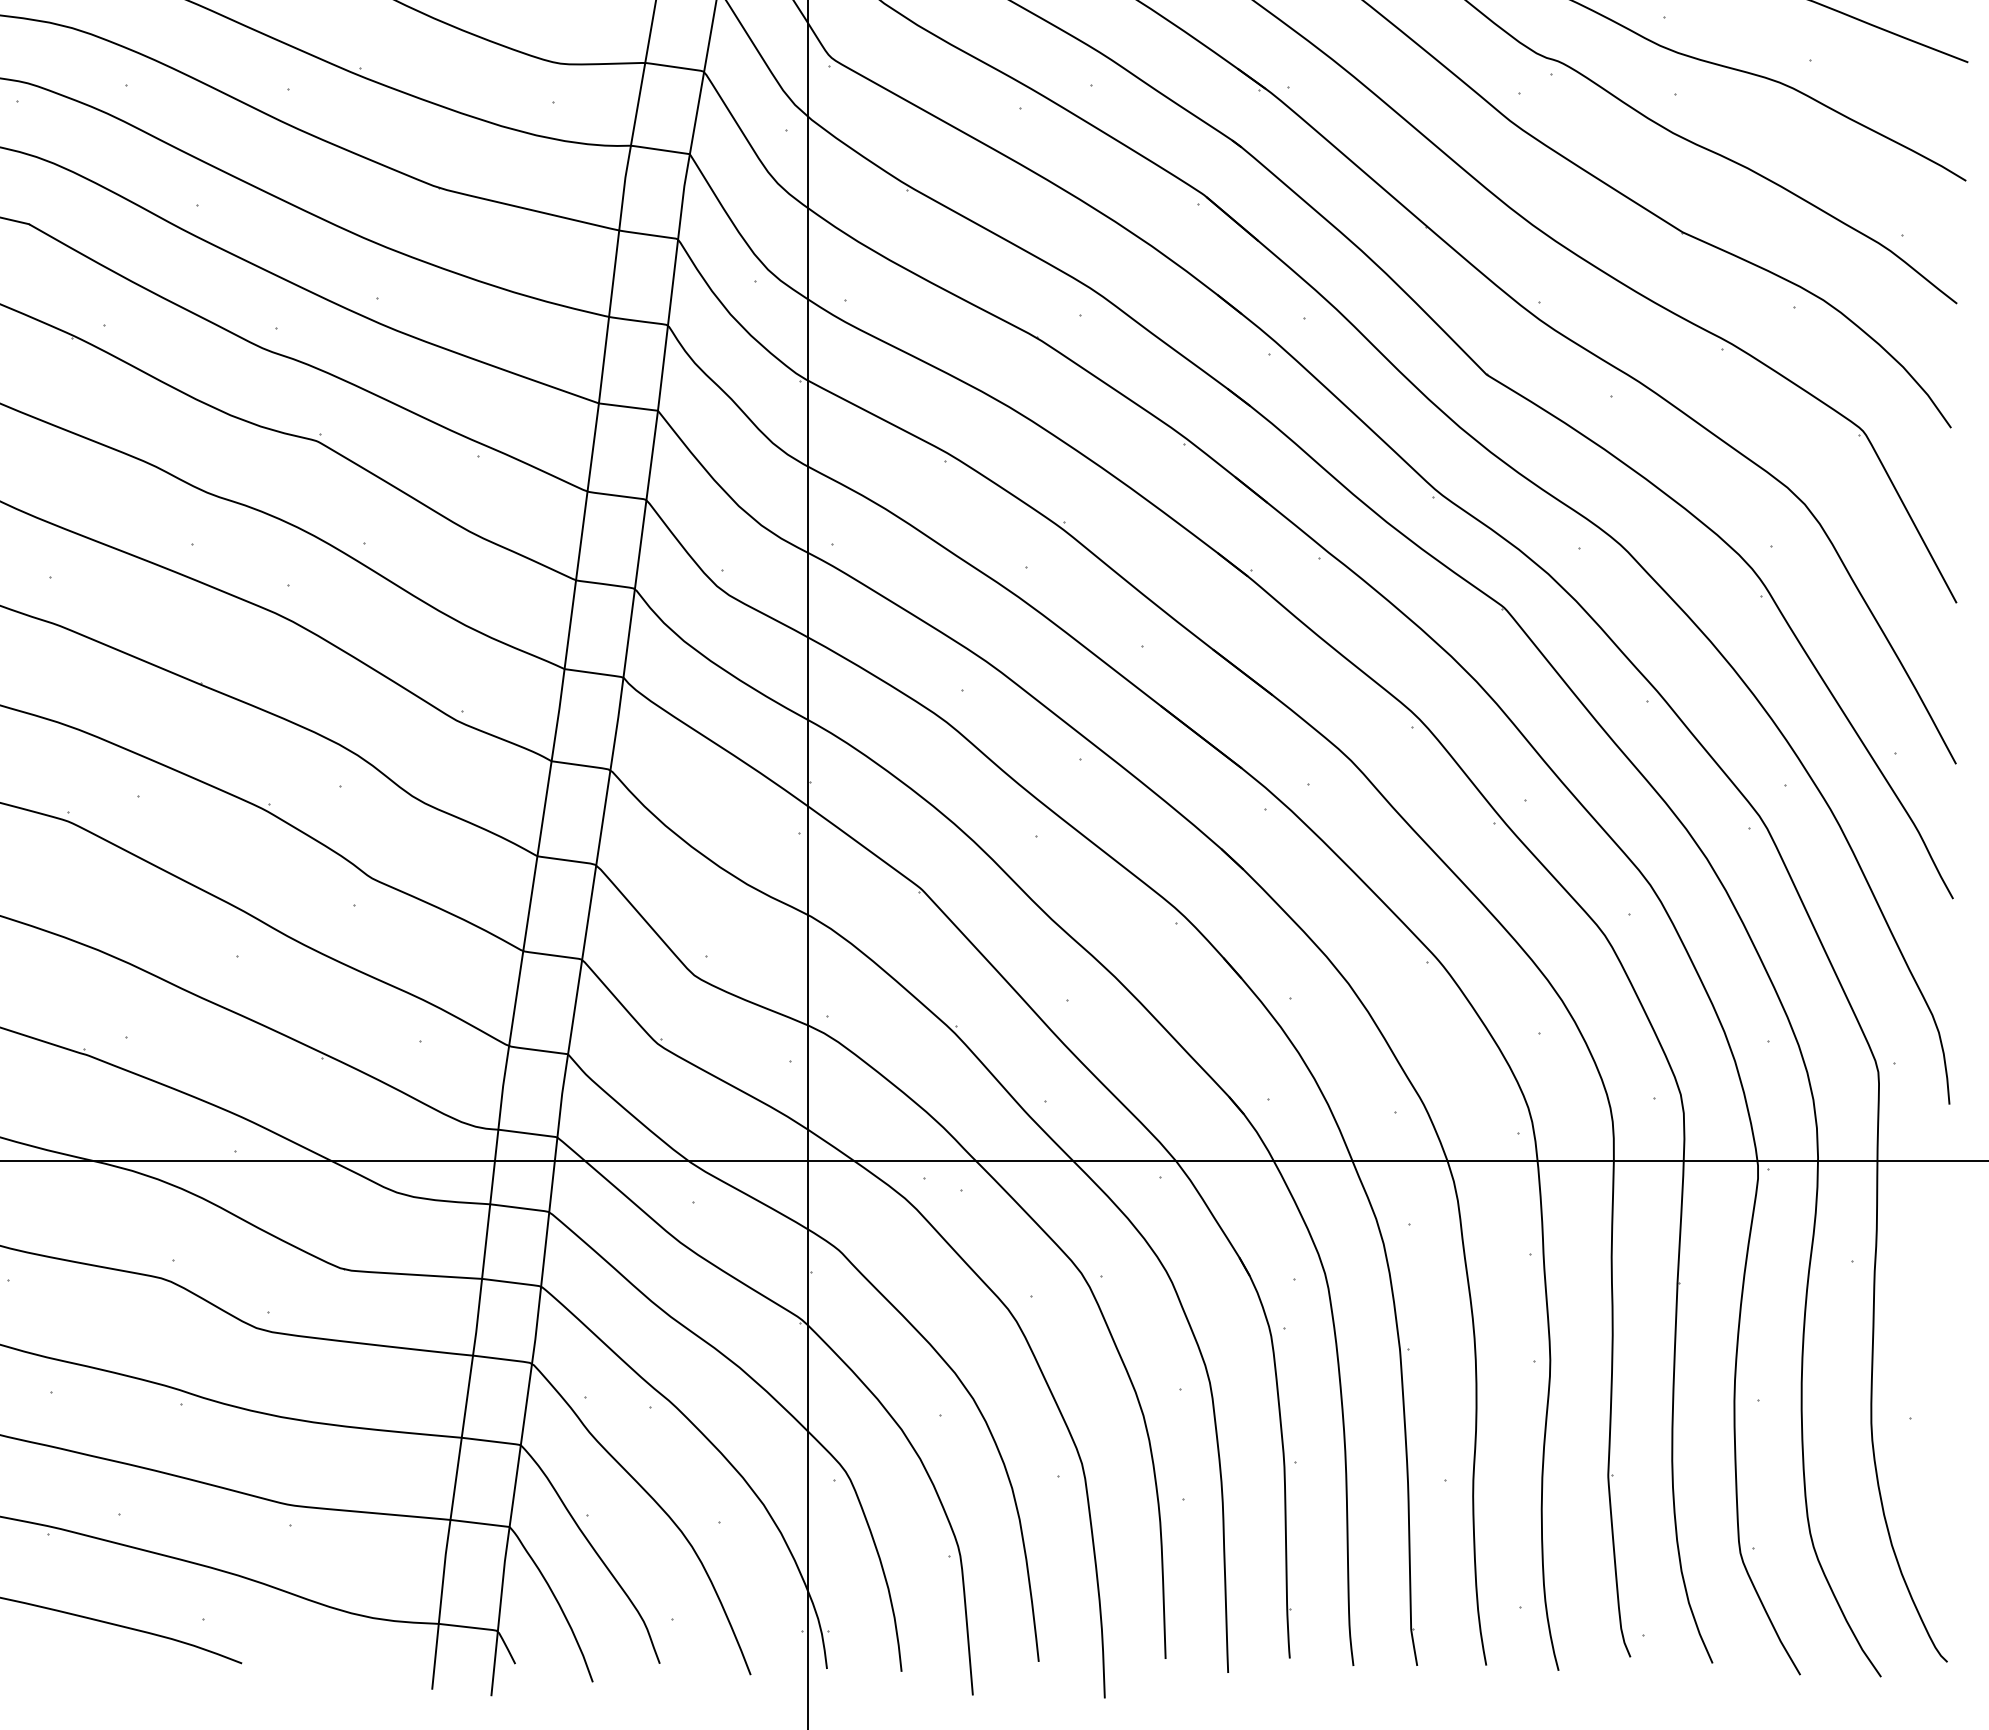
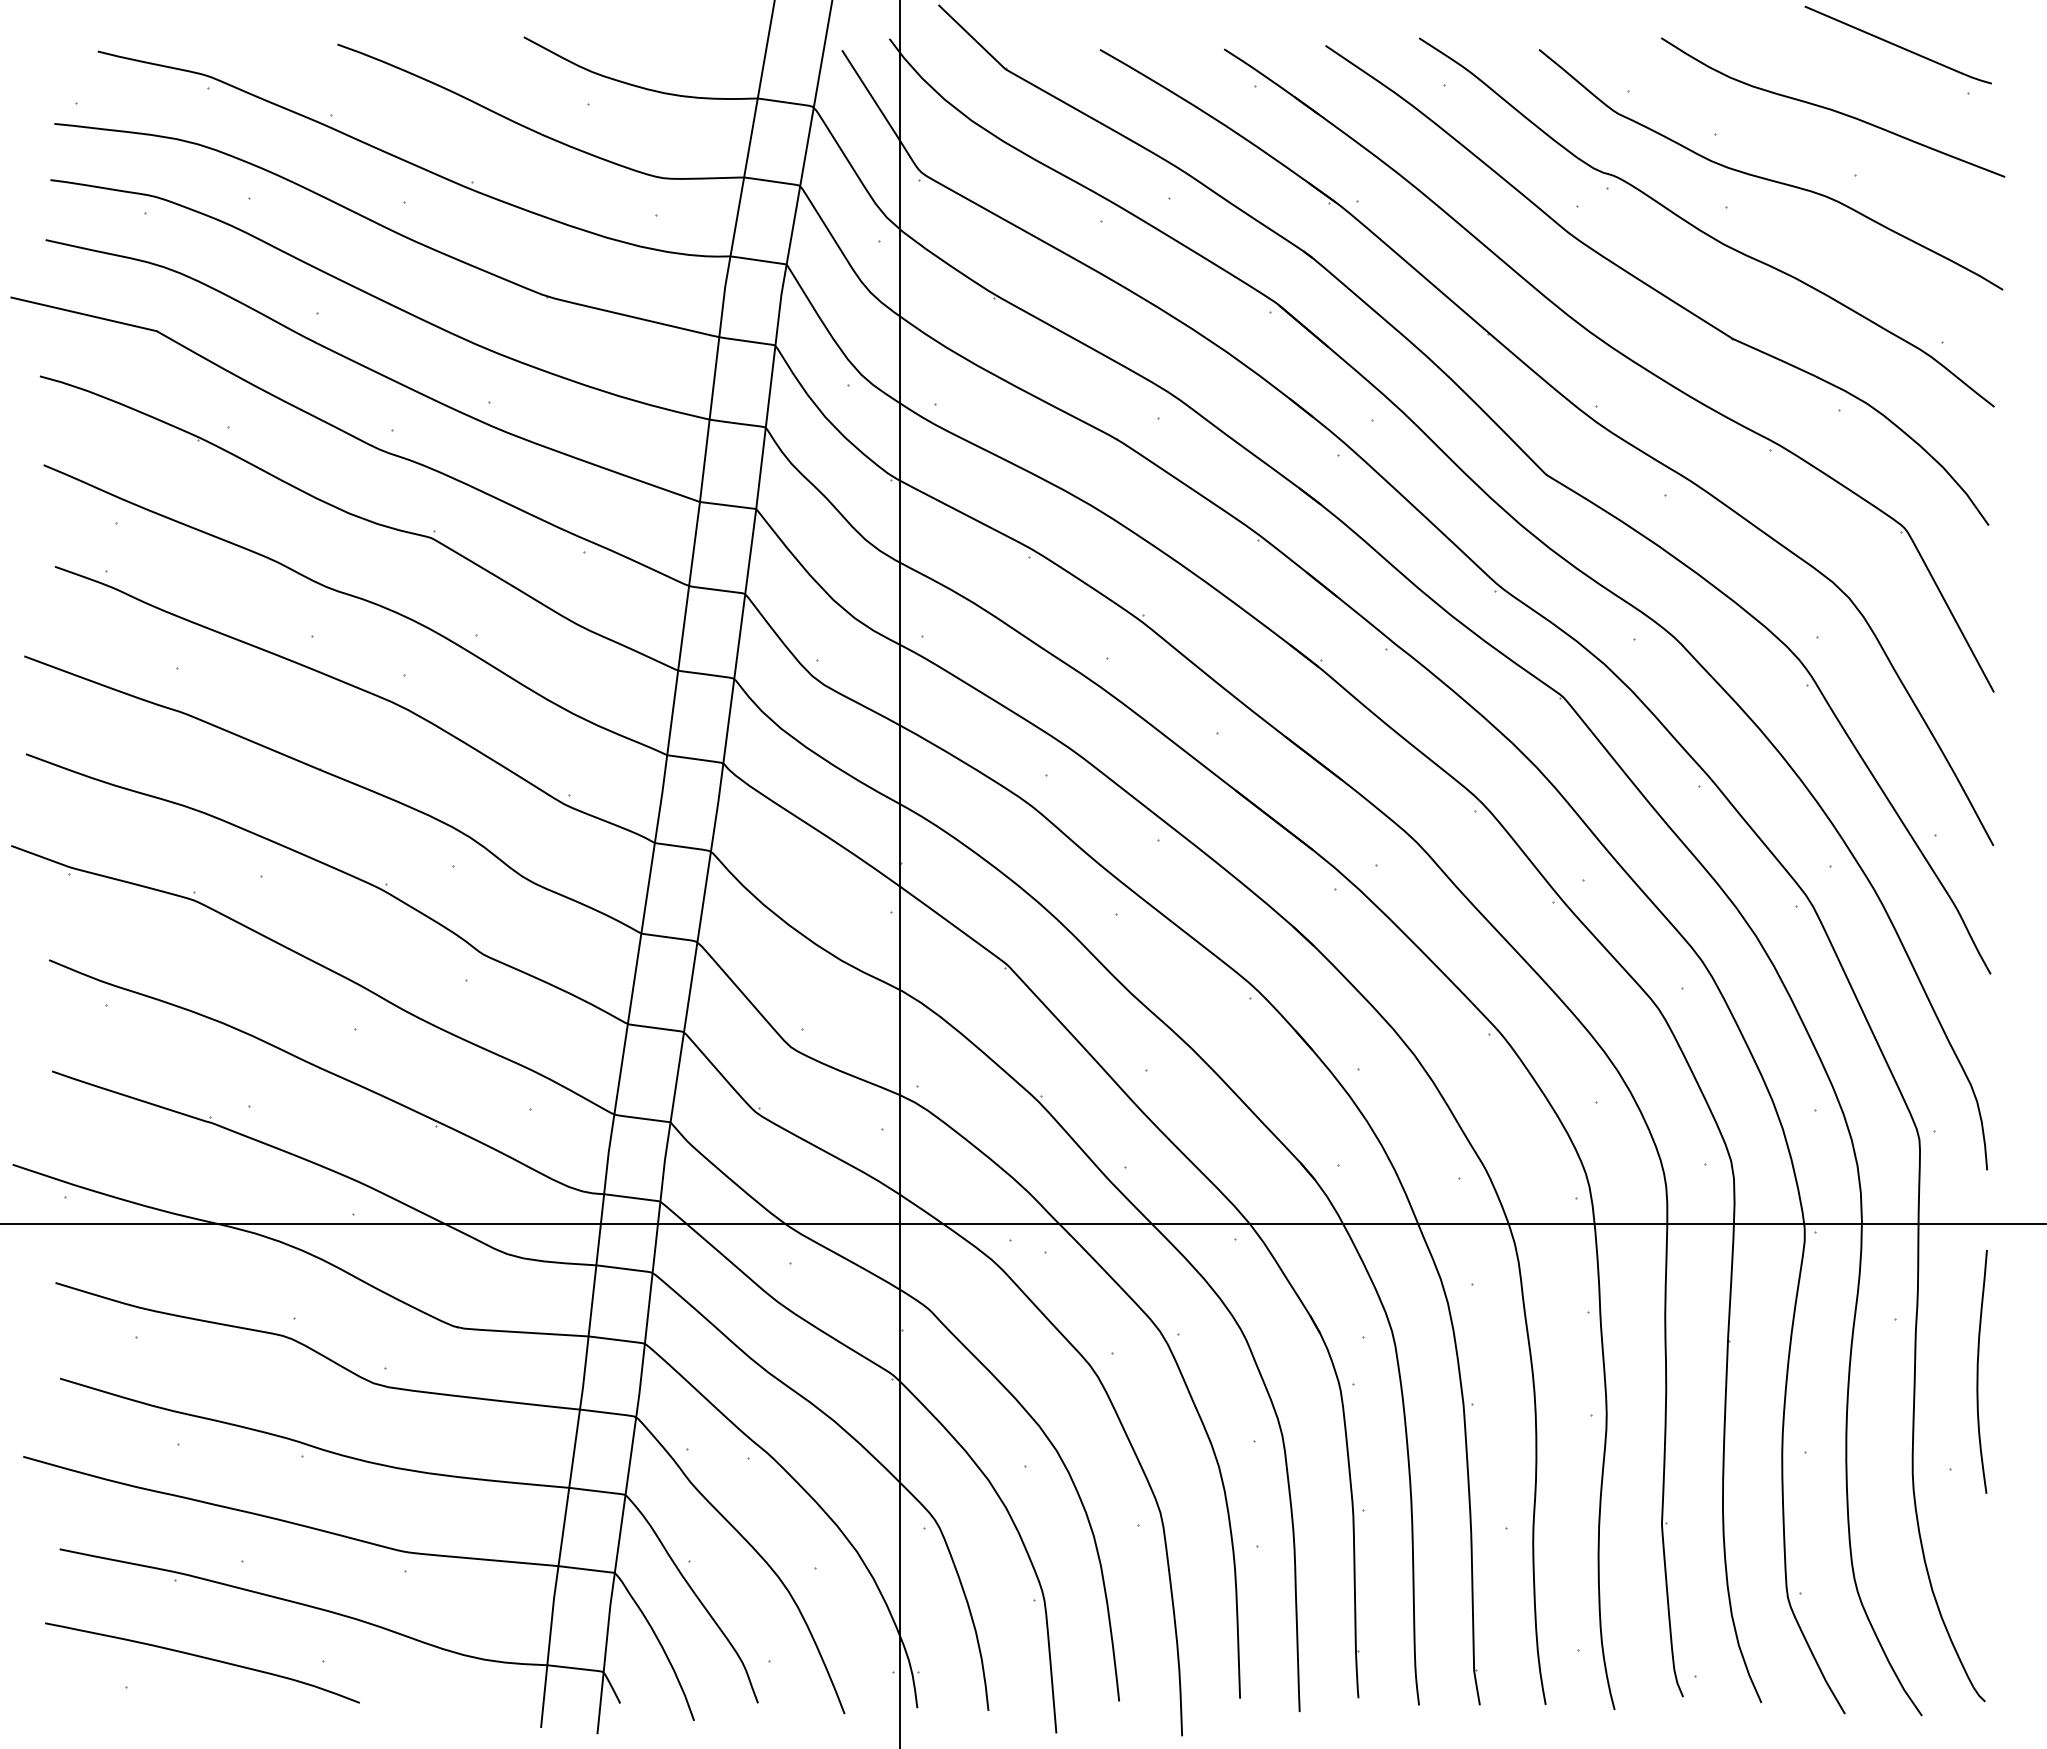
curve: (1940, 1315) -> (1978, 1371), added

